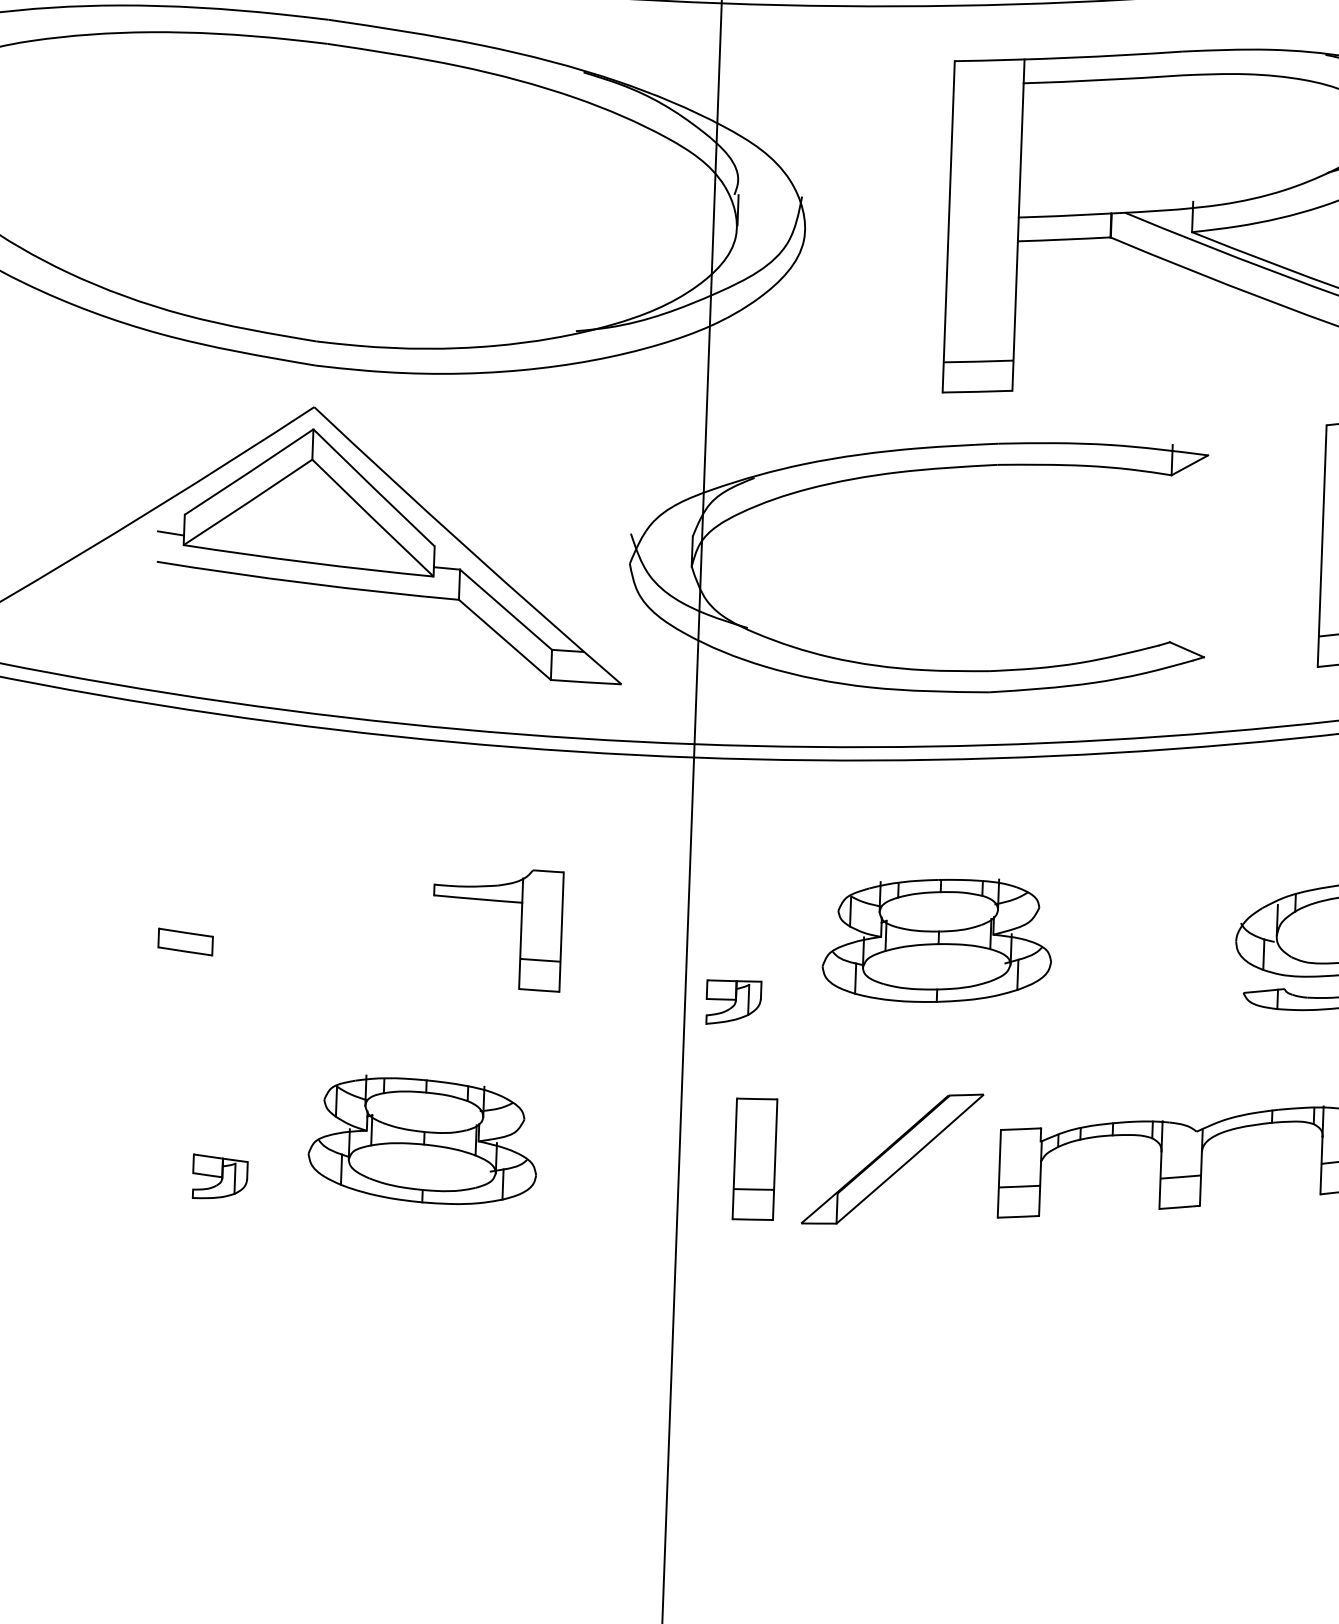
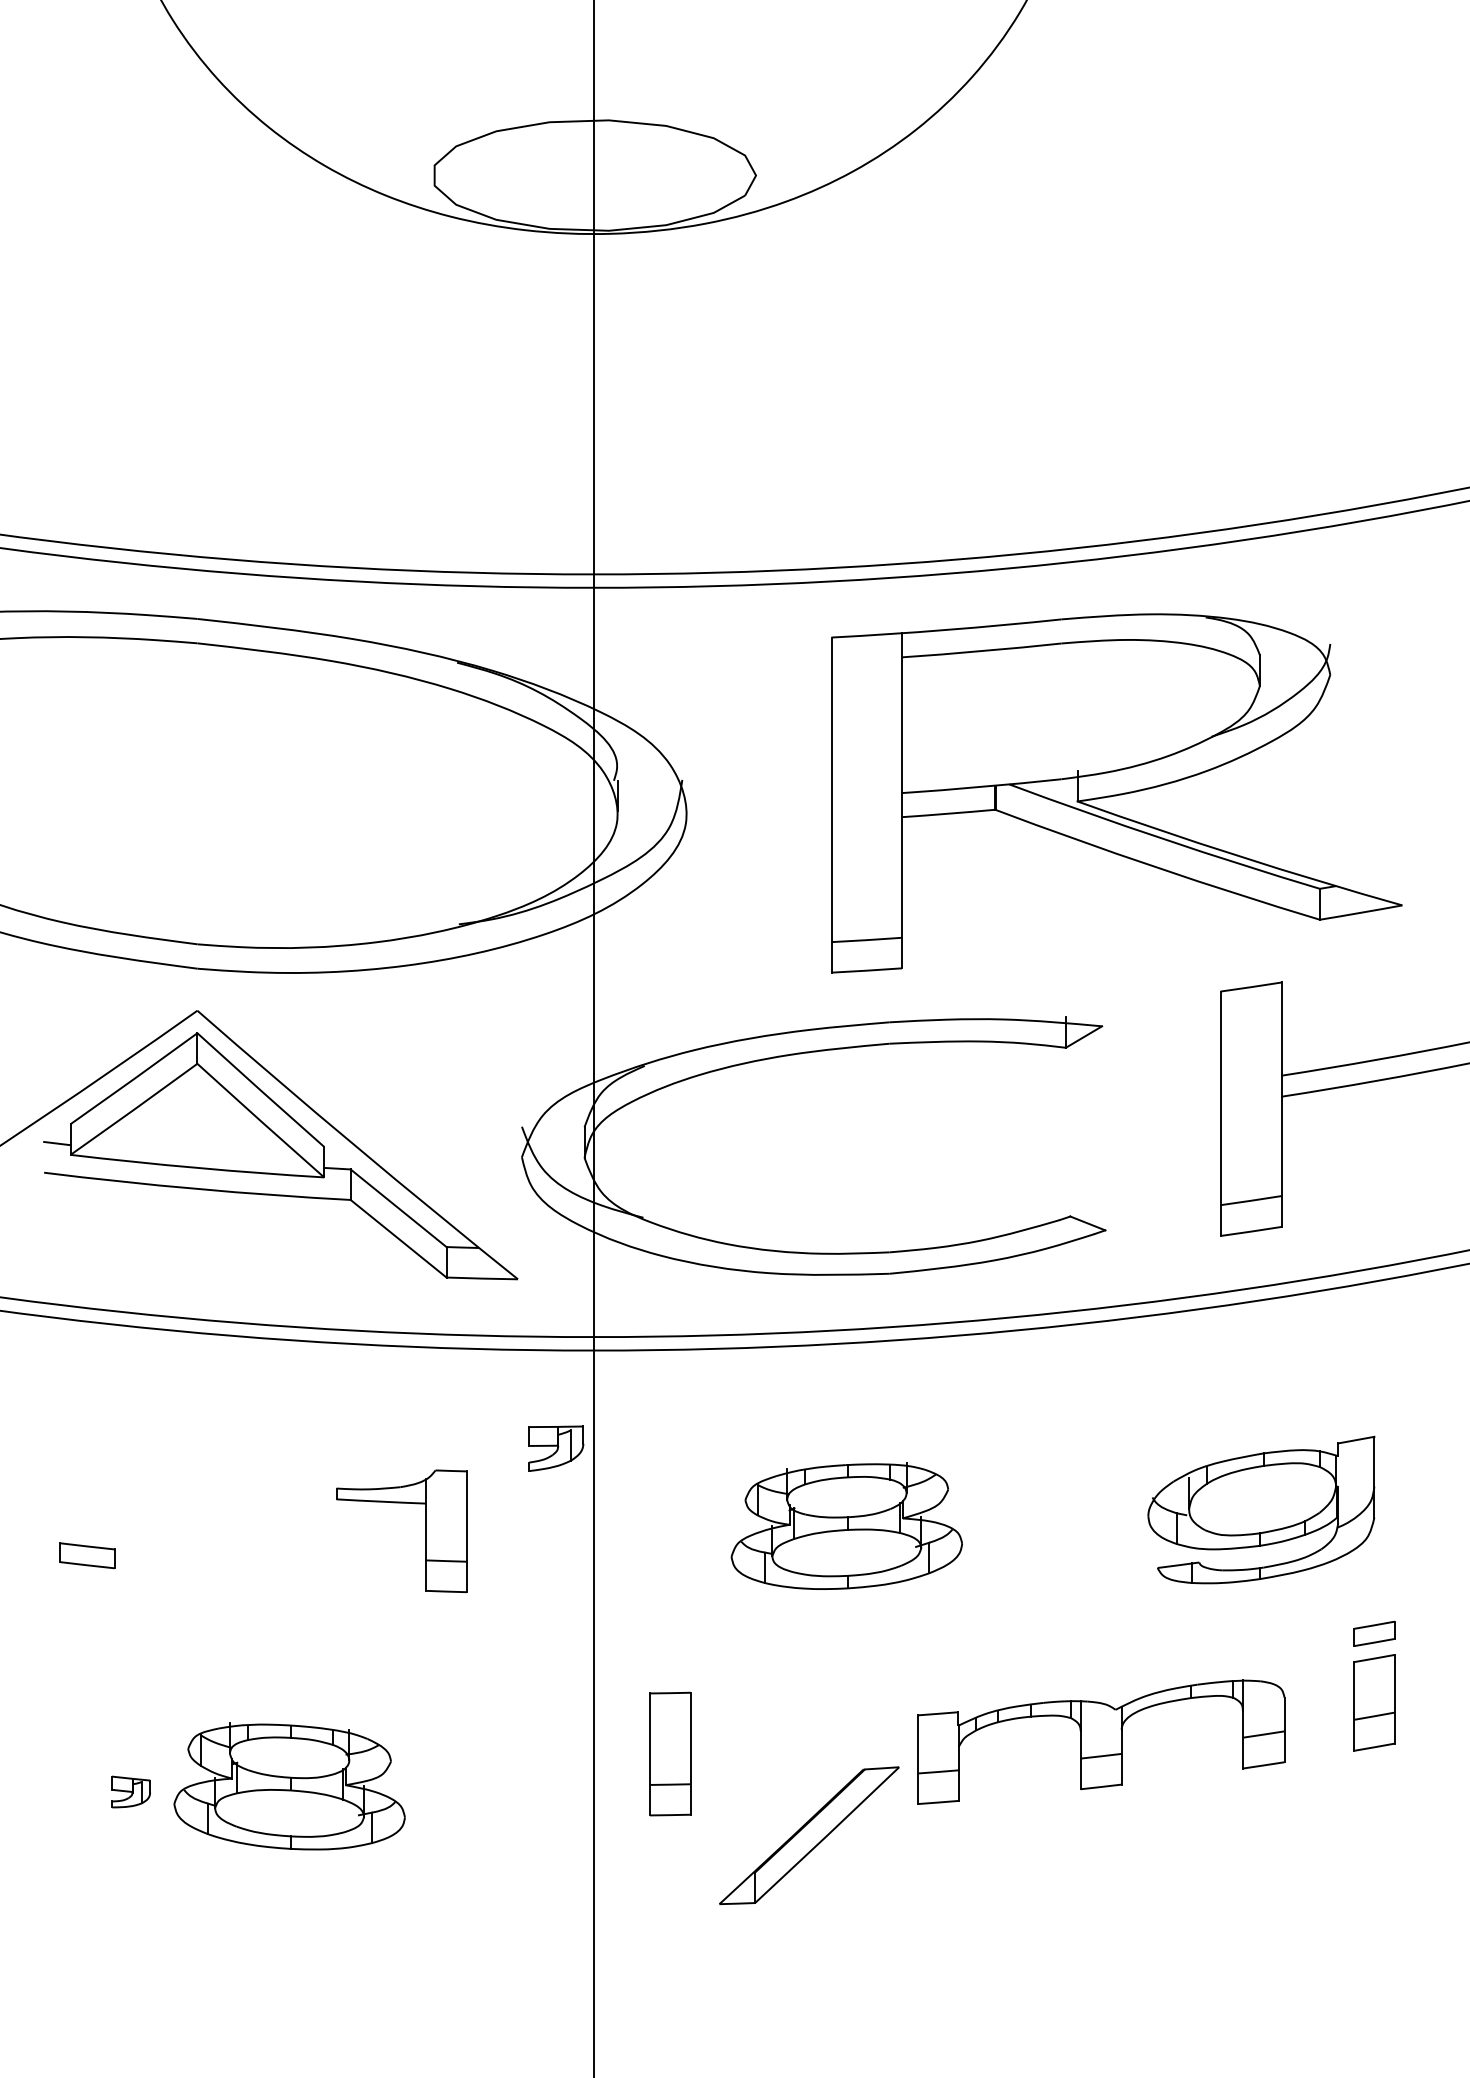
part: (734, 1002) -> (556, 1448), moved
part: (423, 1140) -> (289, 1786), moved
part: (892, 1158) -> (809, 1835), moved
part: (220, 1176) -> (131, 1791), size x0.7

